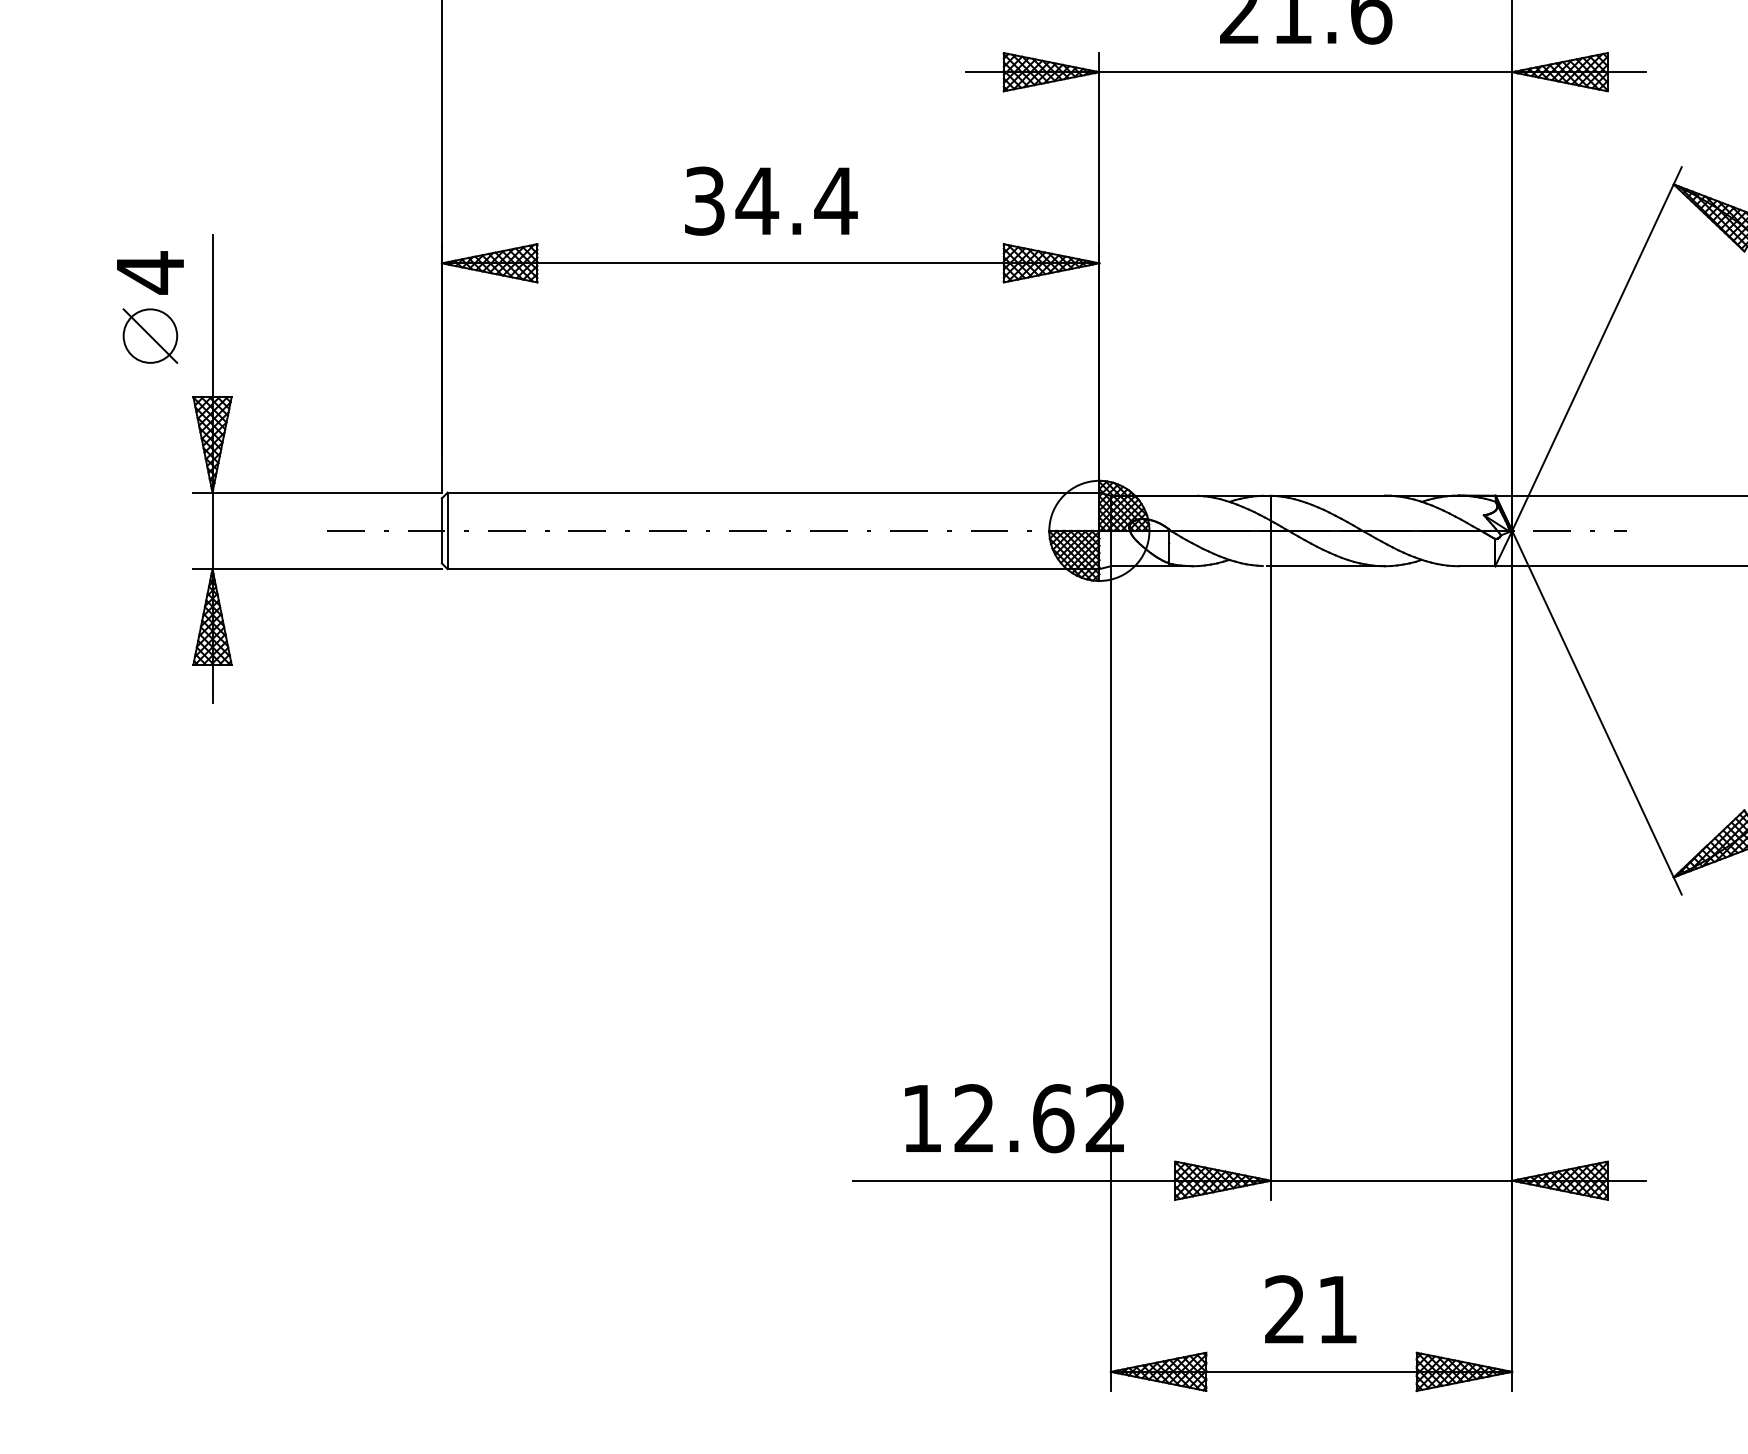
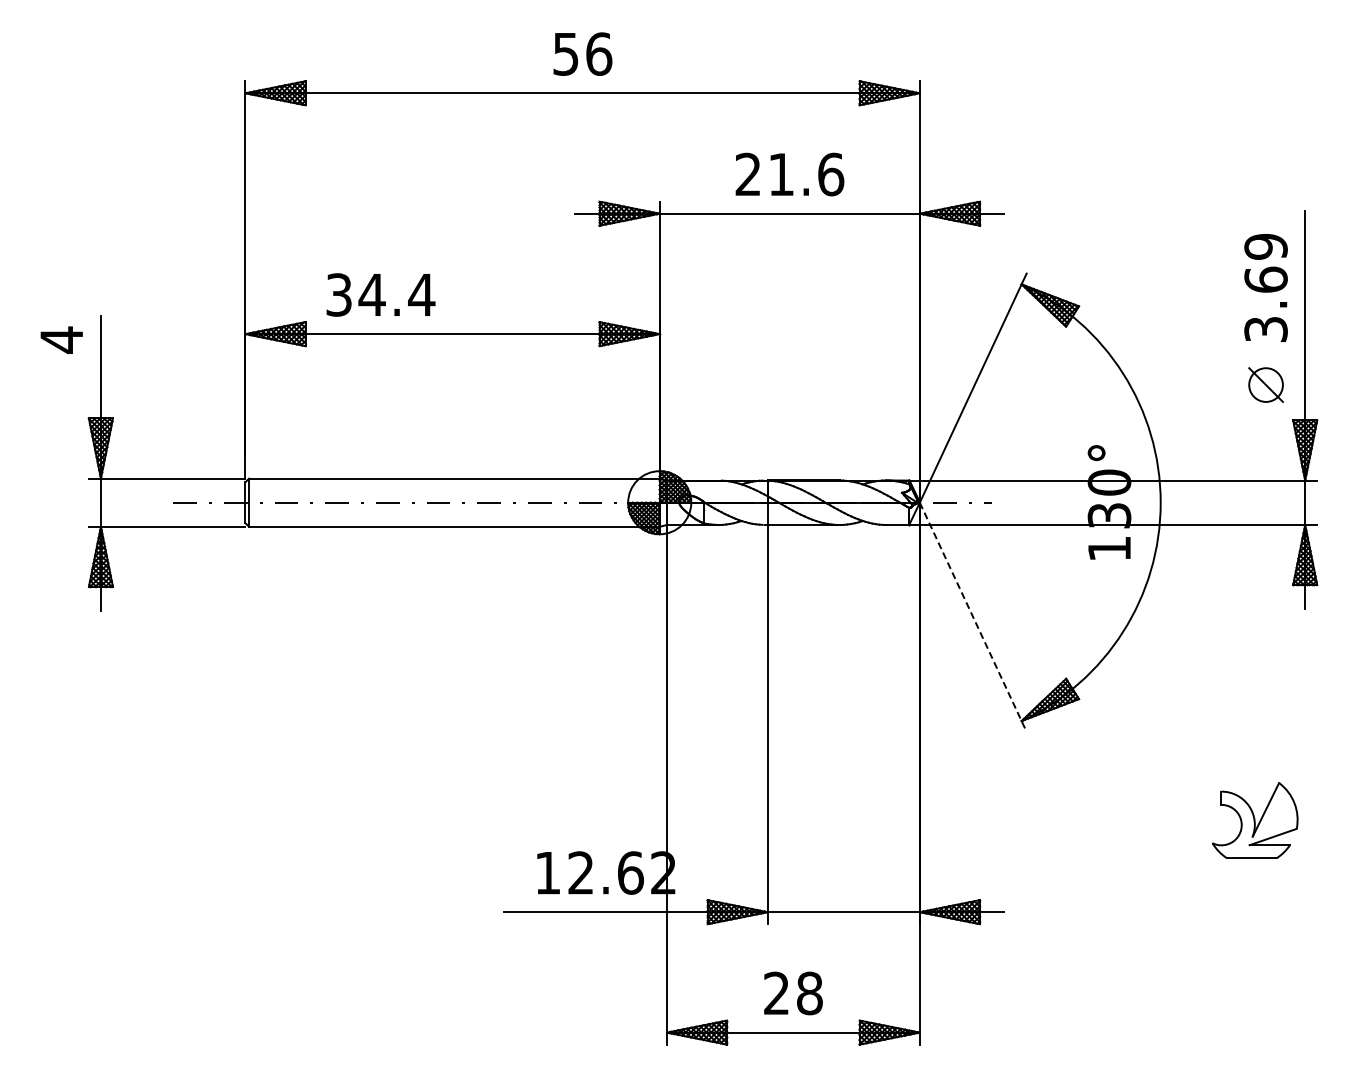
text: (770, 200) -> (380, 294), moved
part: (149, 335) -> (61, 379), removed
line: (1597, 713) -> (973, 617), solid -> dashed
text: (1337, 1309) -> (809, 993), 21 -> 28

